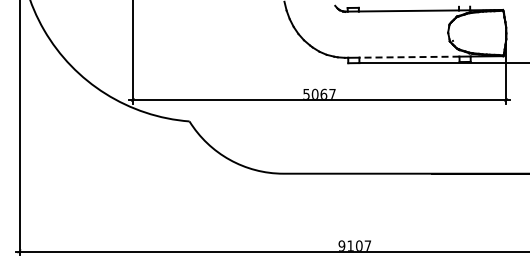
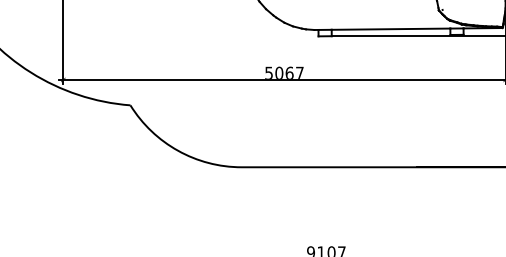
line: (408, 57) -> (389, 29), dashed -> solid

